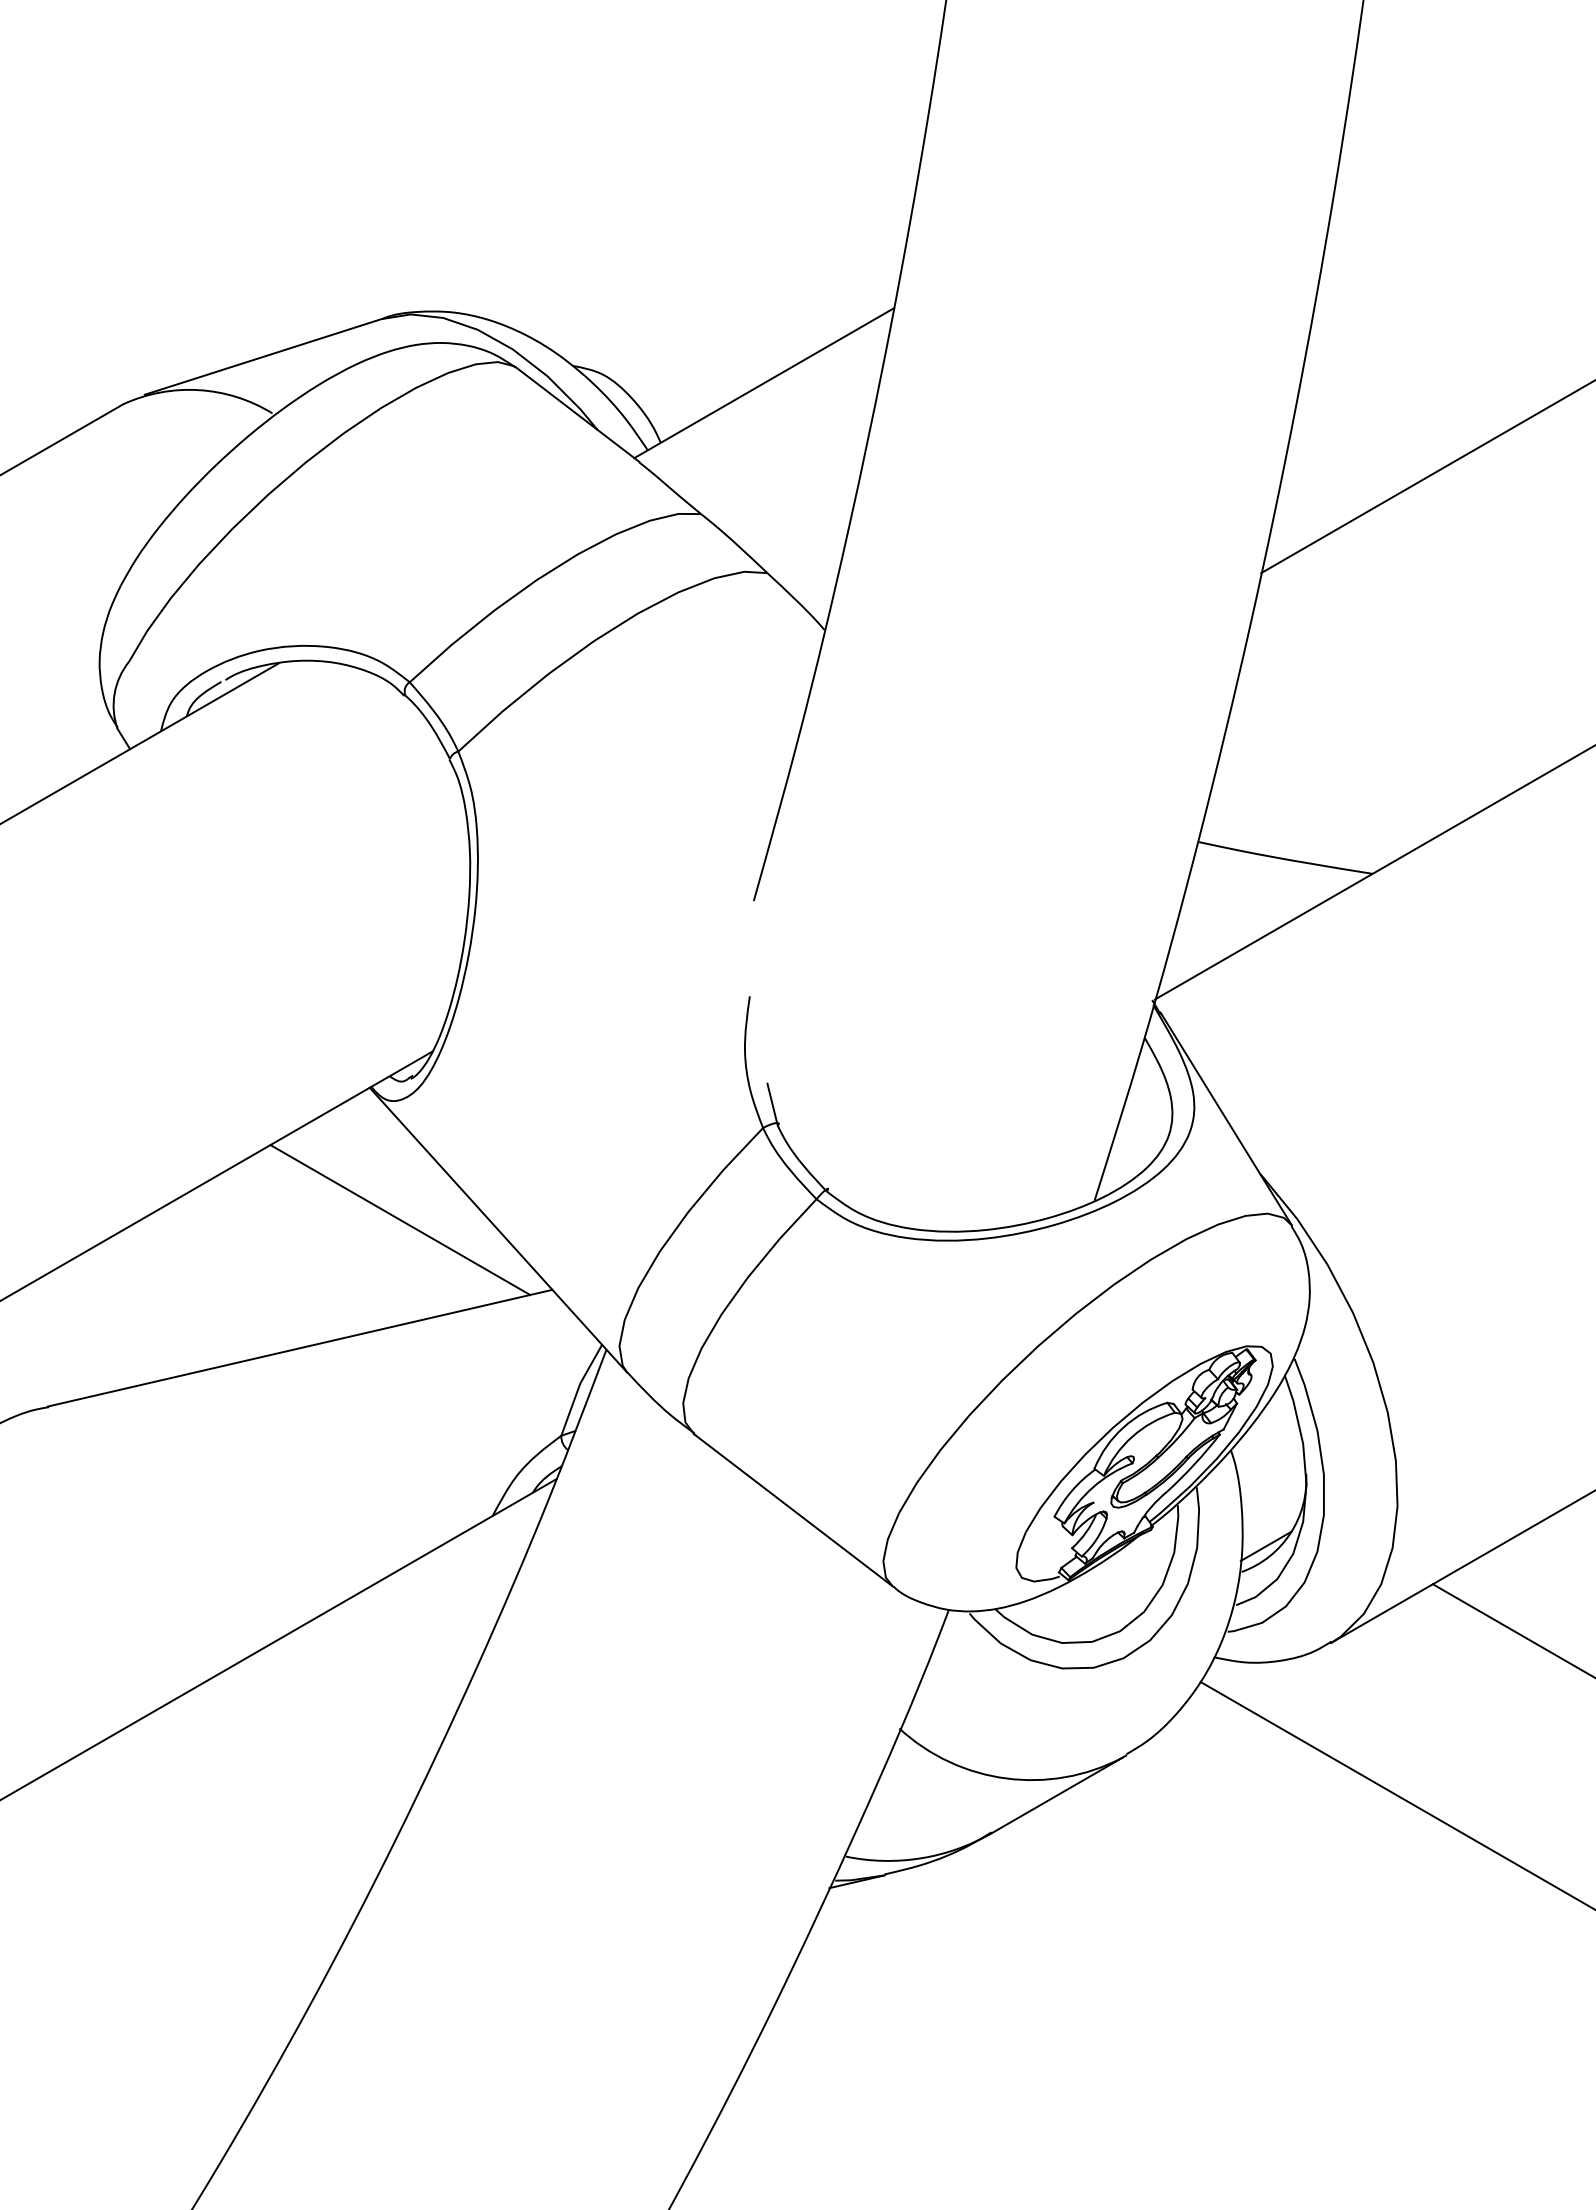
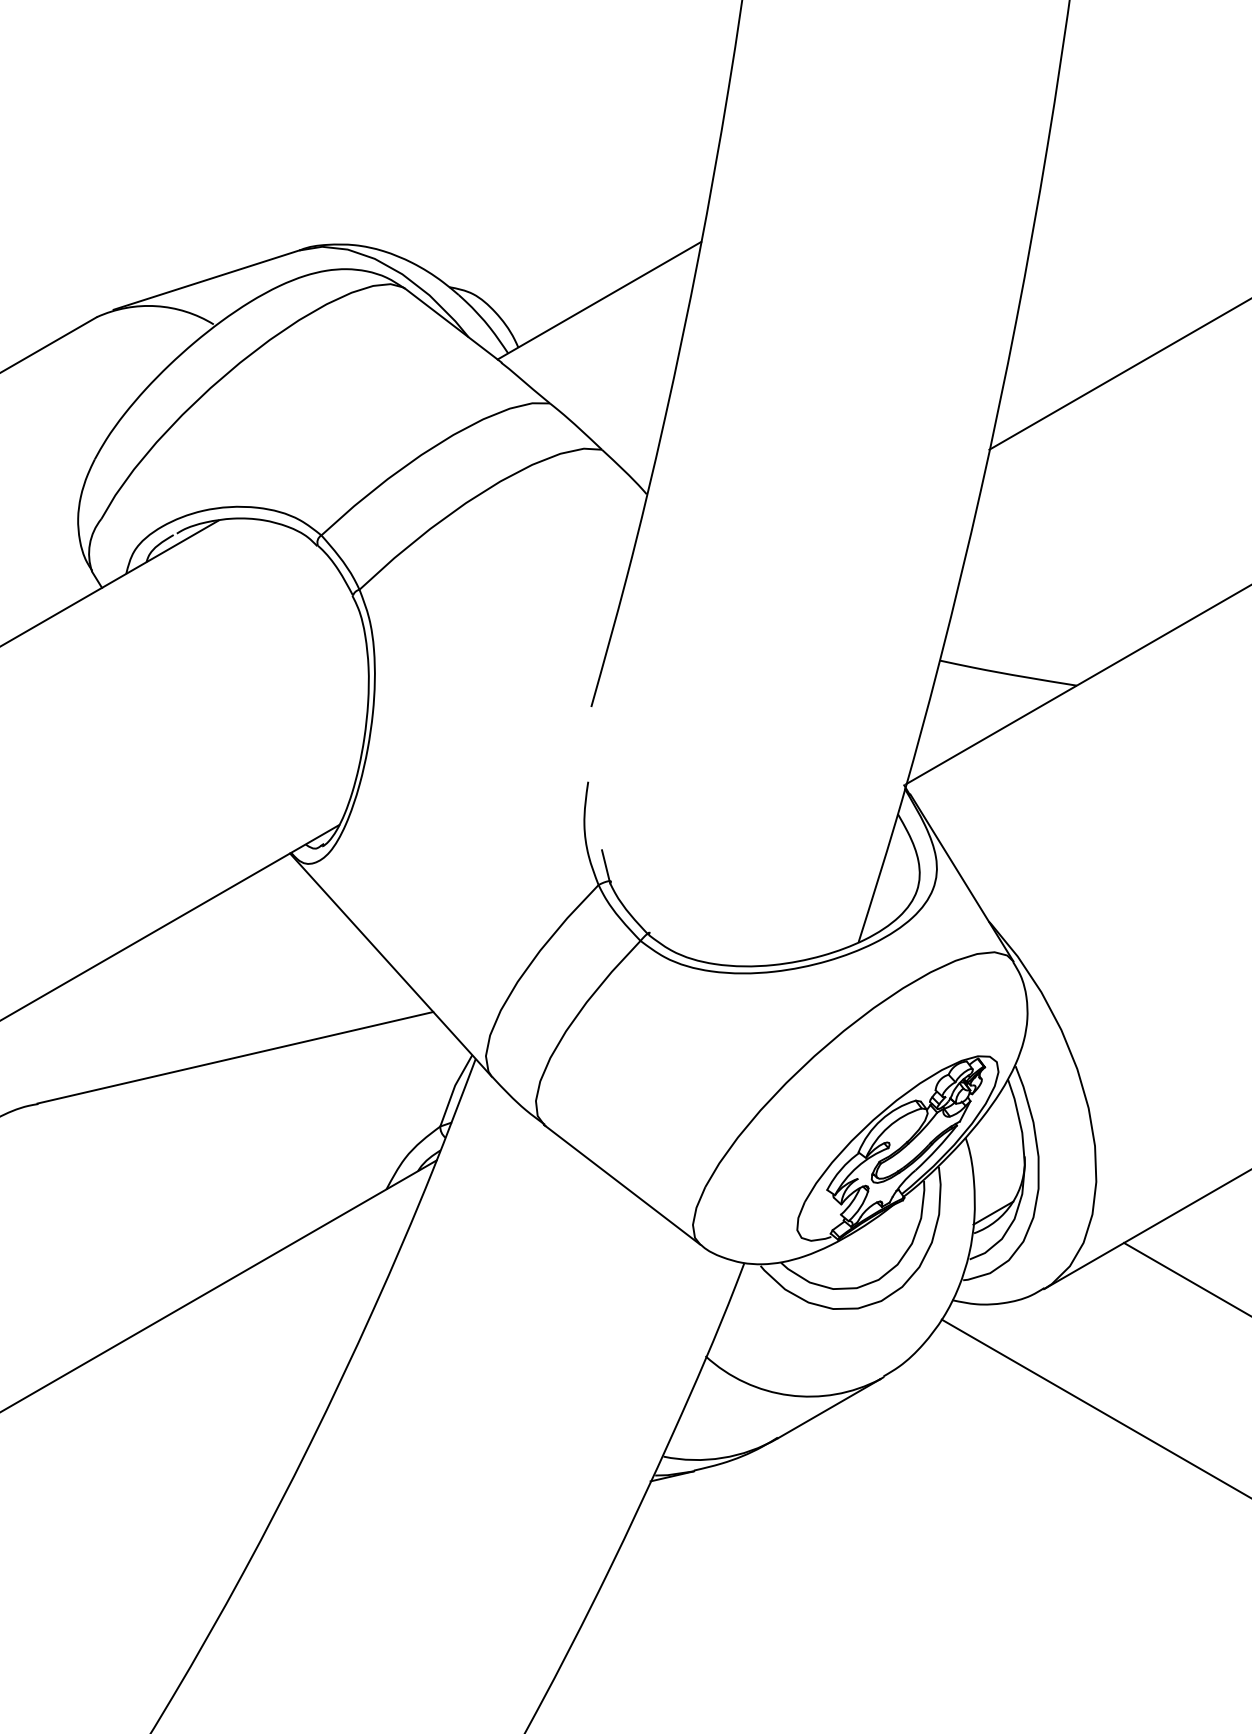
line: (400, 1219) -> (314, 956), removed

